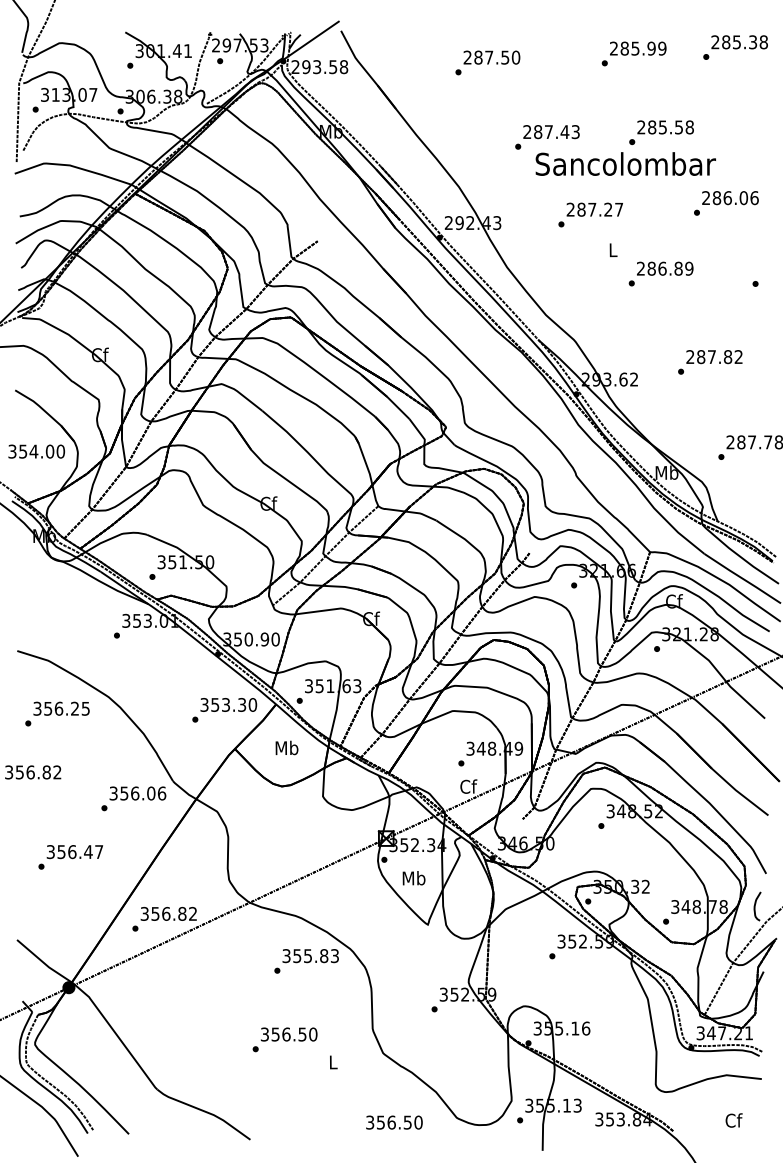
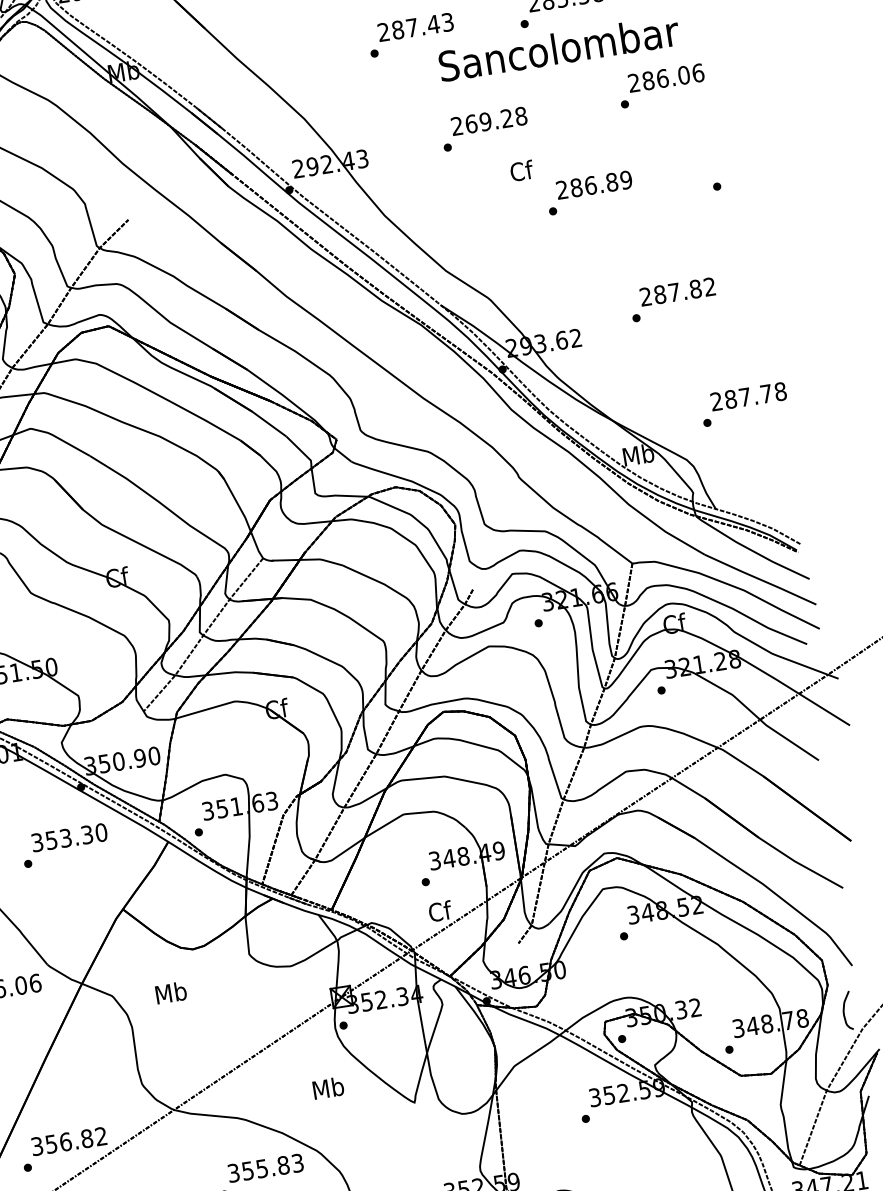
text: (625, 163) -> (558, 47), moved
text: (600, 209) -> (496, 119), 287.27 -> 269.28
text: (613, 249) -> (521, 170), L -> Cf
text: (224, 710) -> (64, 845), moved
text: (286, 747) -> (170, 992), moved
text: (413, 878) -> (327, 1088), moved

